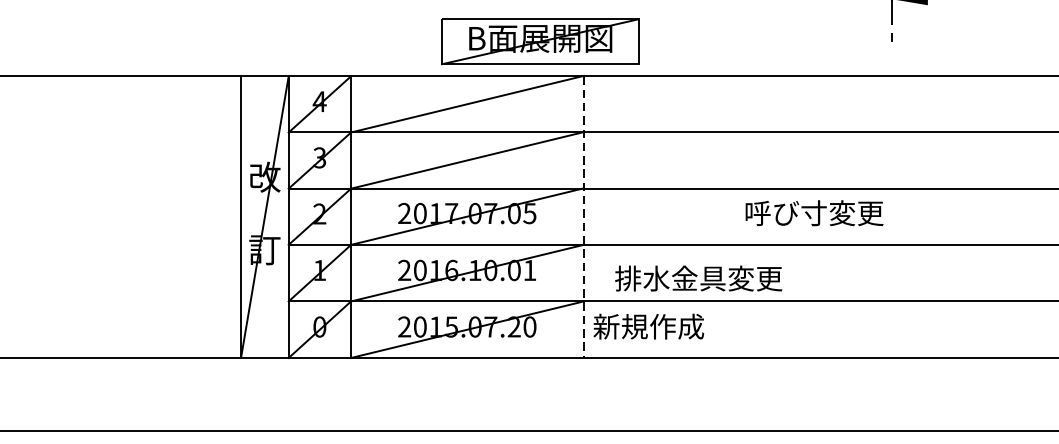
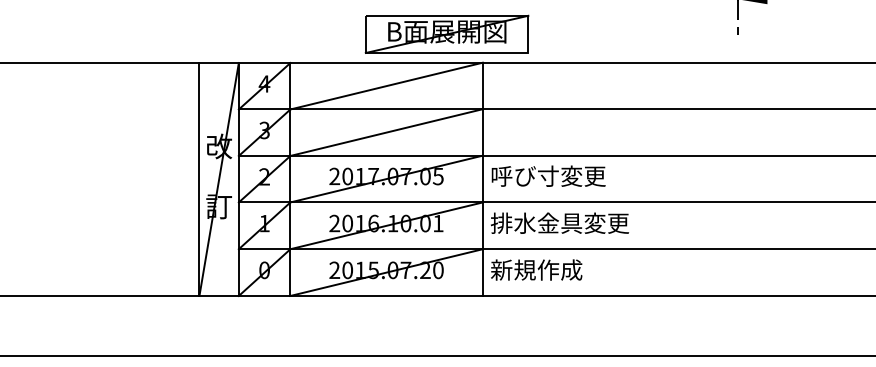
text: (814, 212) -> (548, 175), moved
line: (583, 217) -> (482, 179), dashed -> solid
text: (698, 277) -> (559, 222), moved

